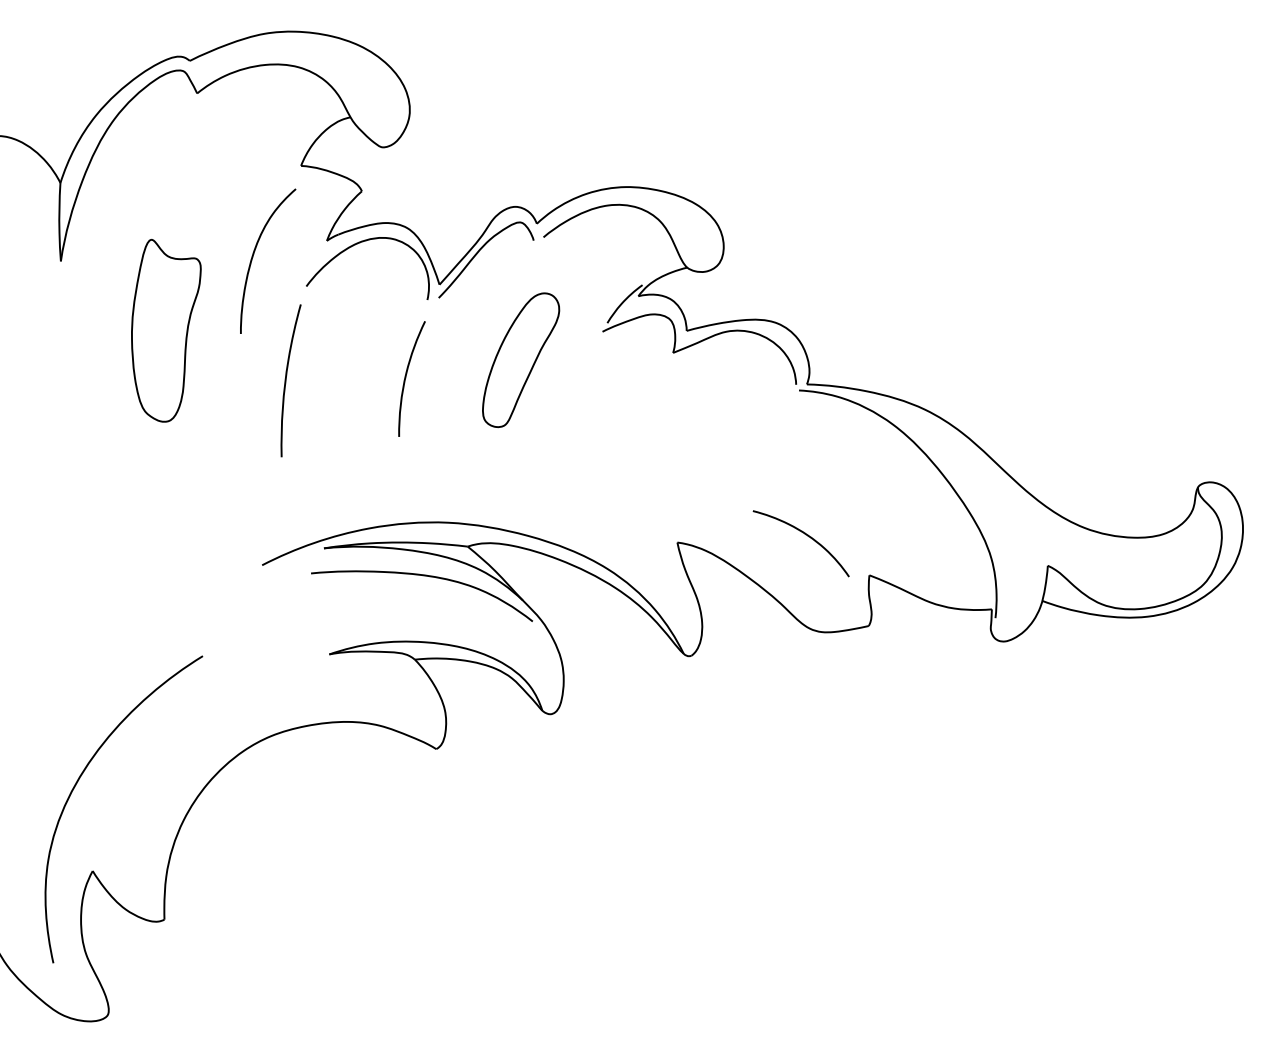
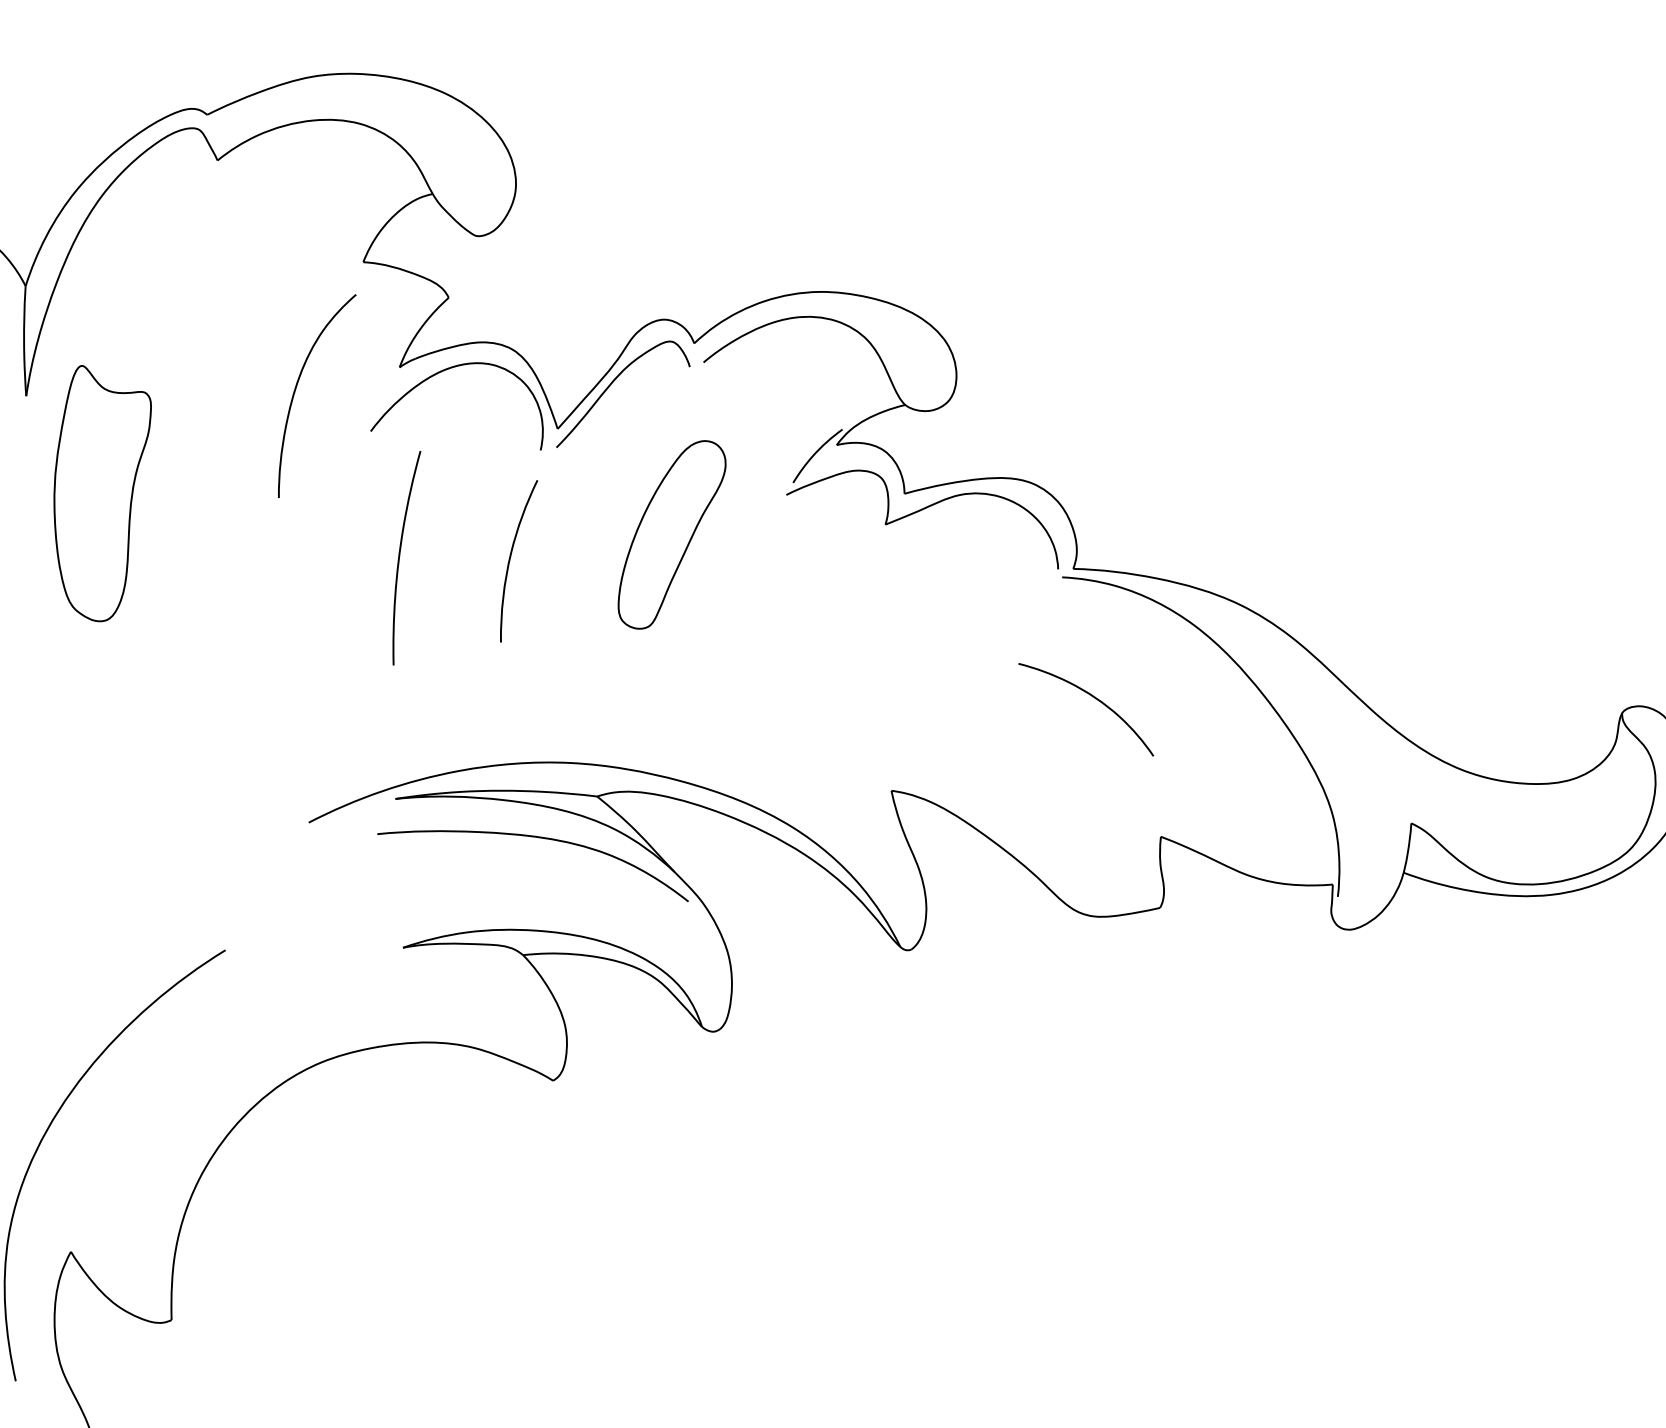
part: (166, 330) -> (102, 493), moved
curve: (286, 380) -> (400, 557), moved
curve: (804, 534) -> (1090, 696), moved

